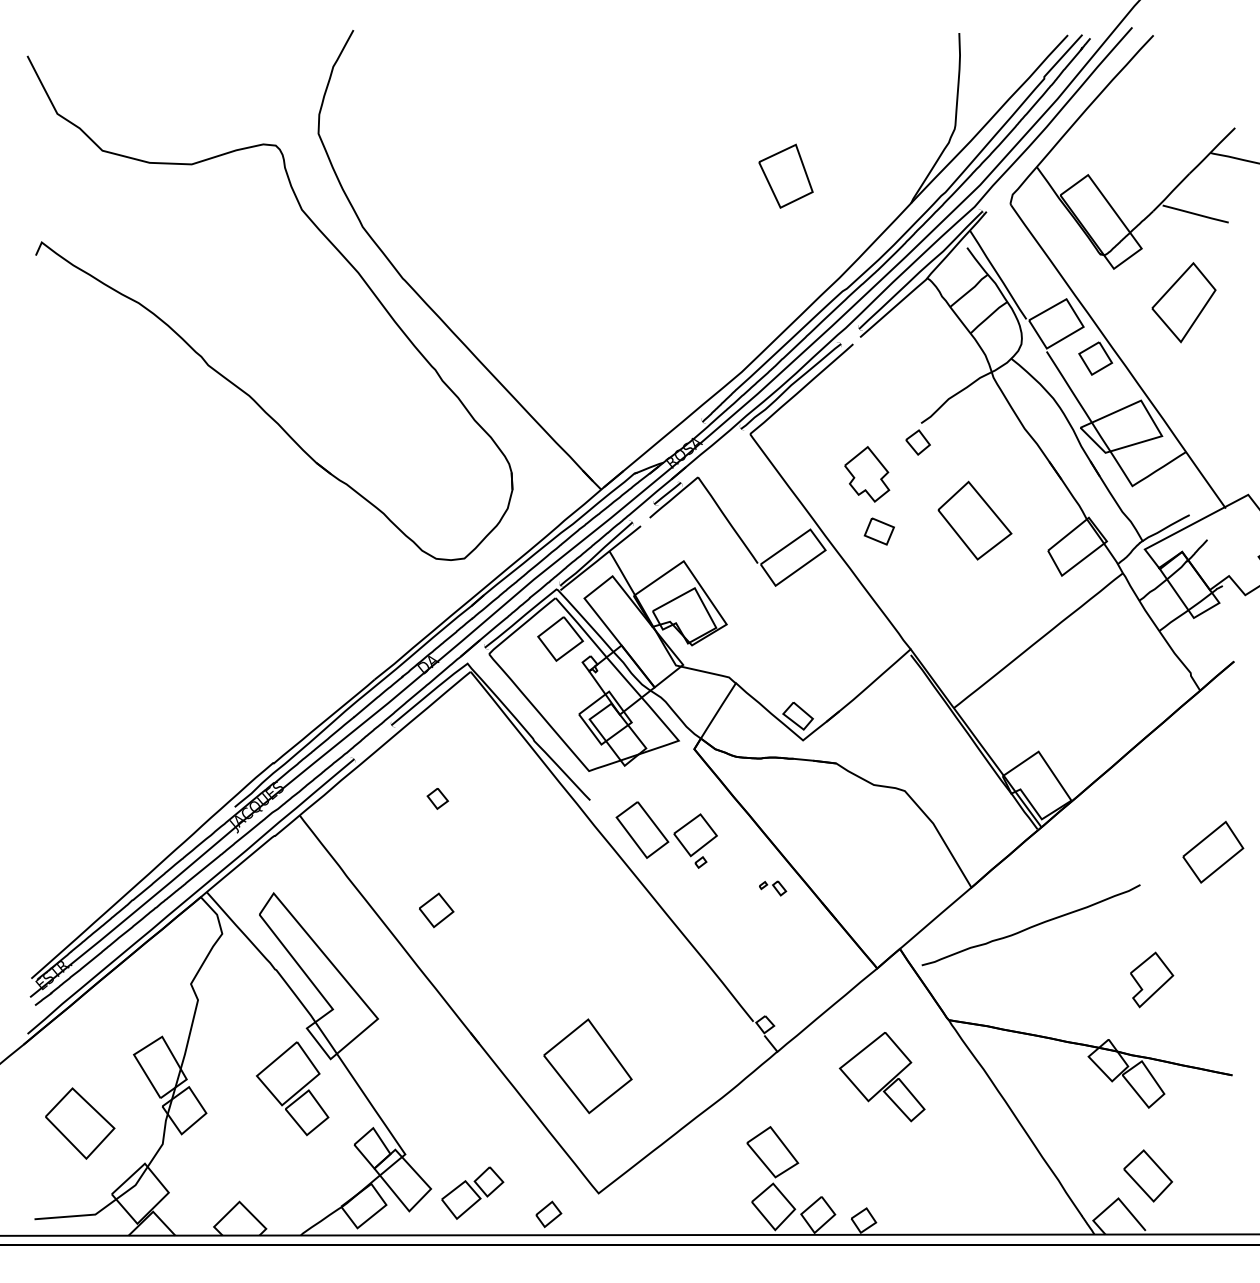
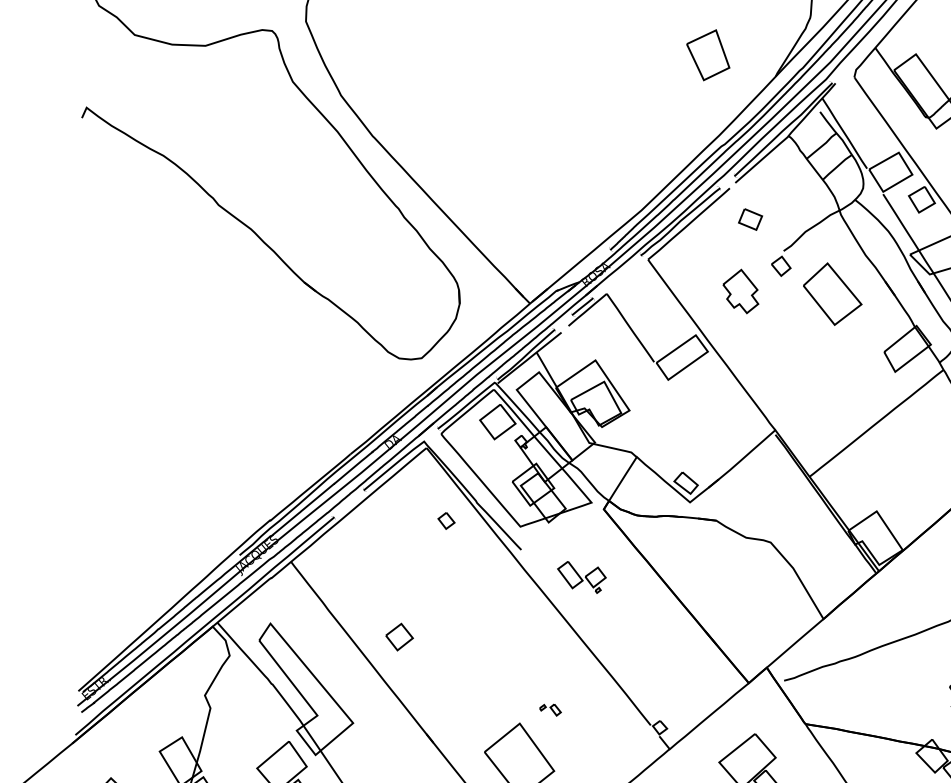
part: (785, 175) -> (707, 54), moved
part: (974, 520) -> (832, 294), moved
part: (878, 531) -> (749, 219), moved
part: (437, 798) -> (446, 520), moved
part: (666, 834) -> (581, 576), size x0.6
part: (773, 888) -> (550, 710), moved

